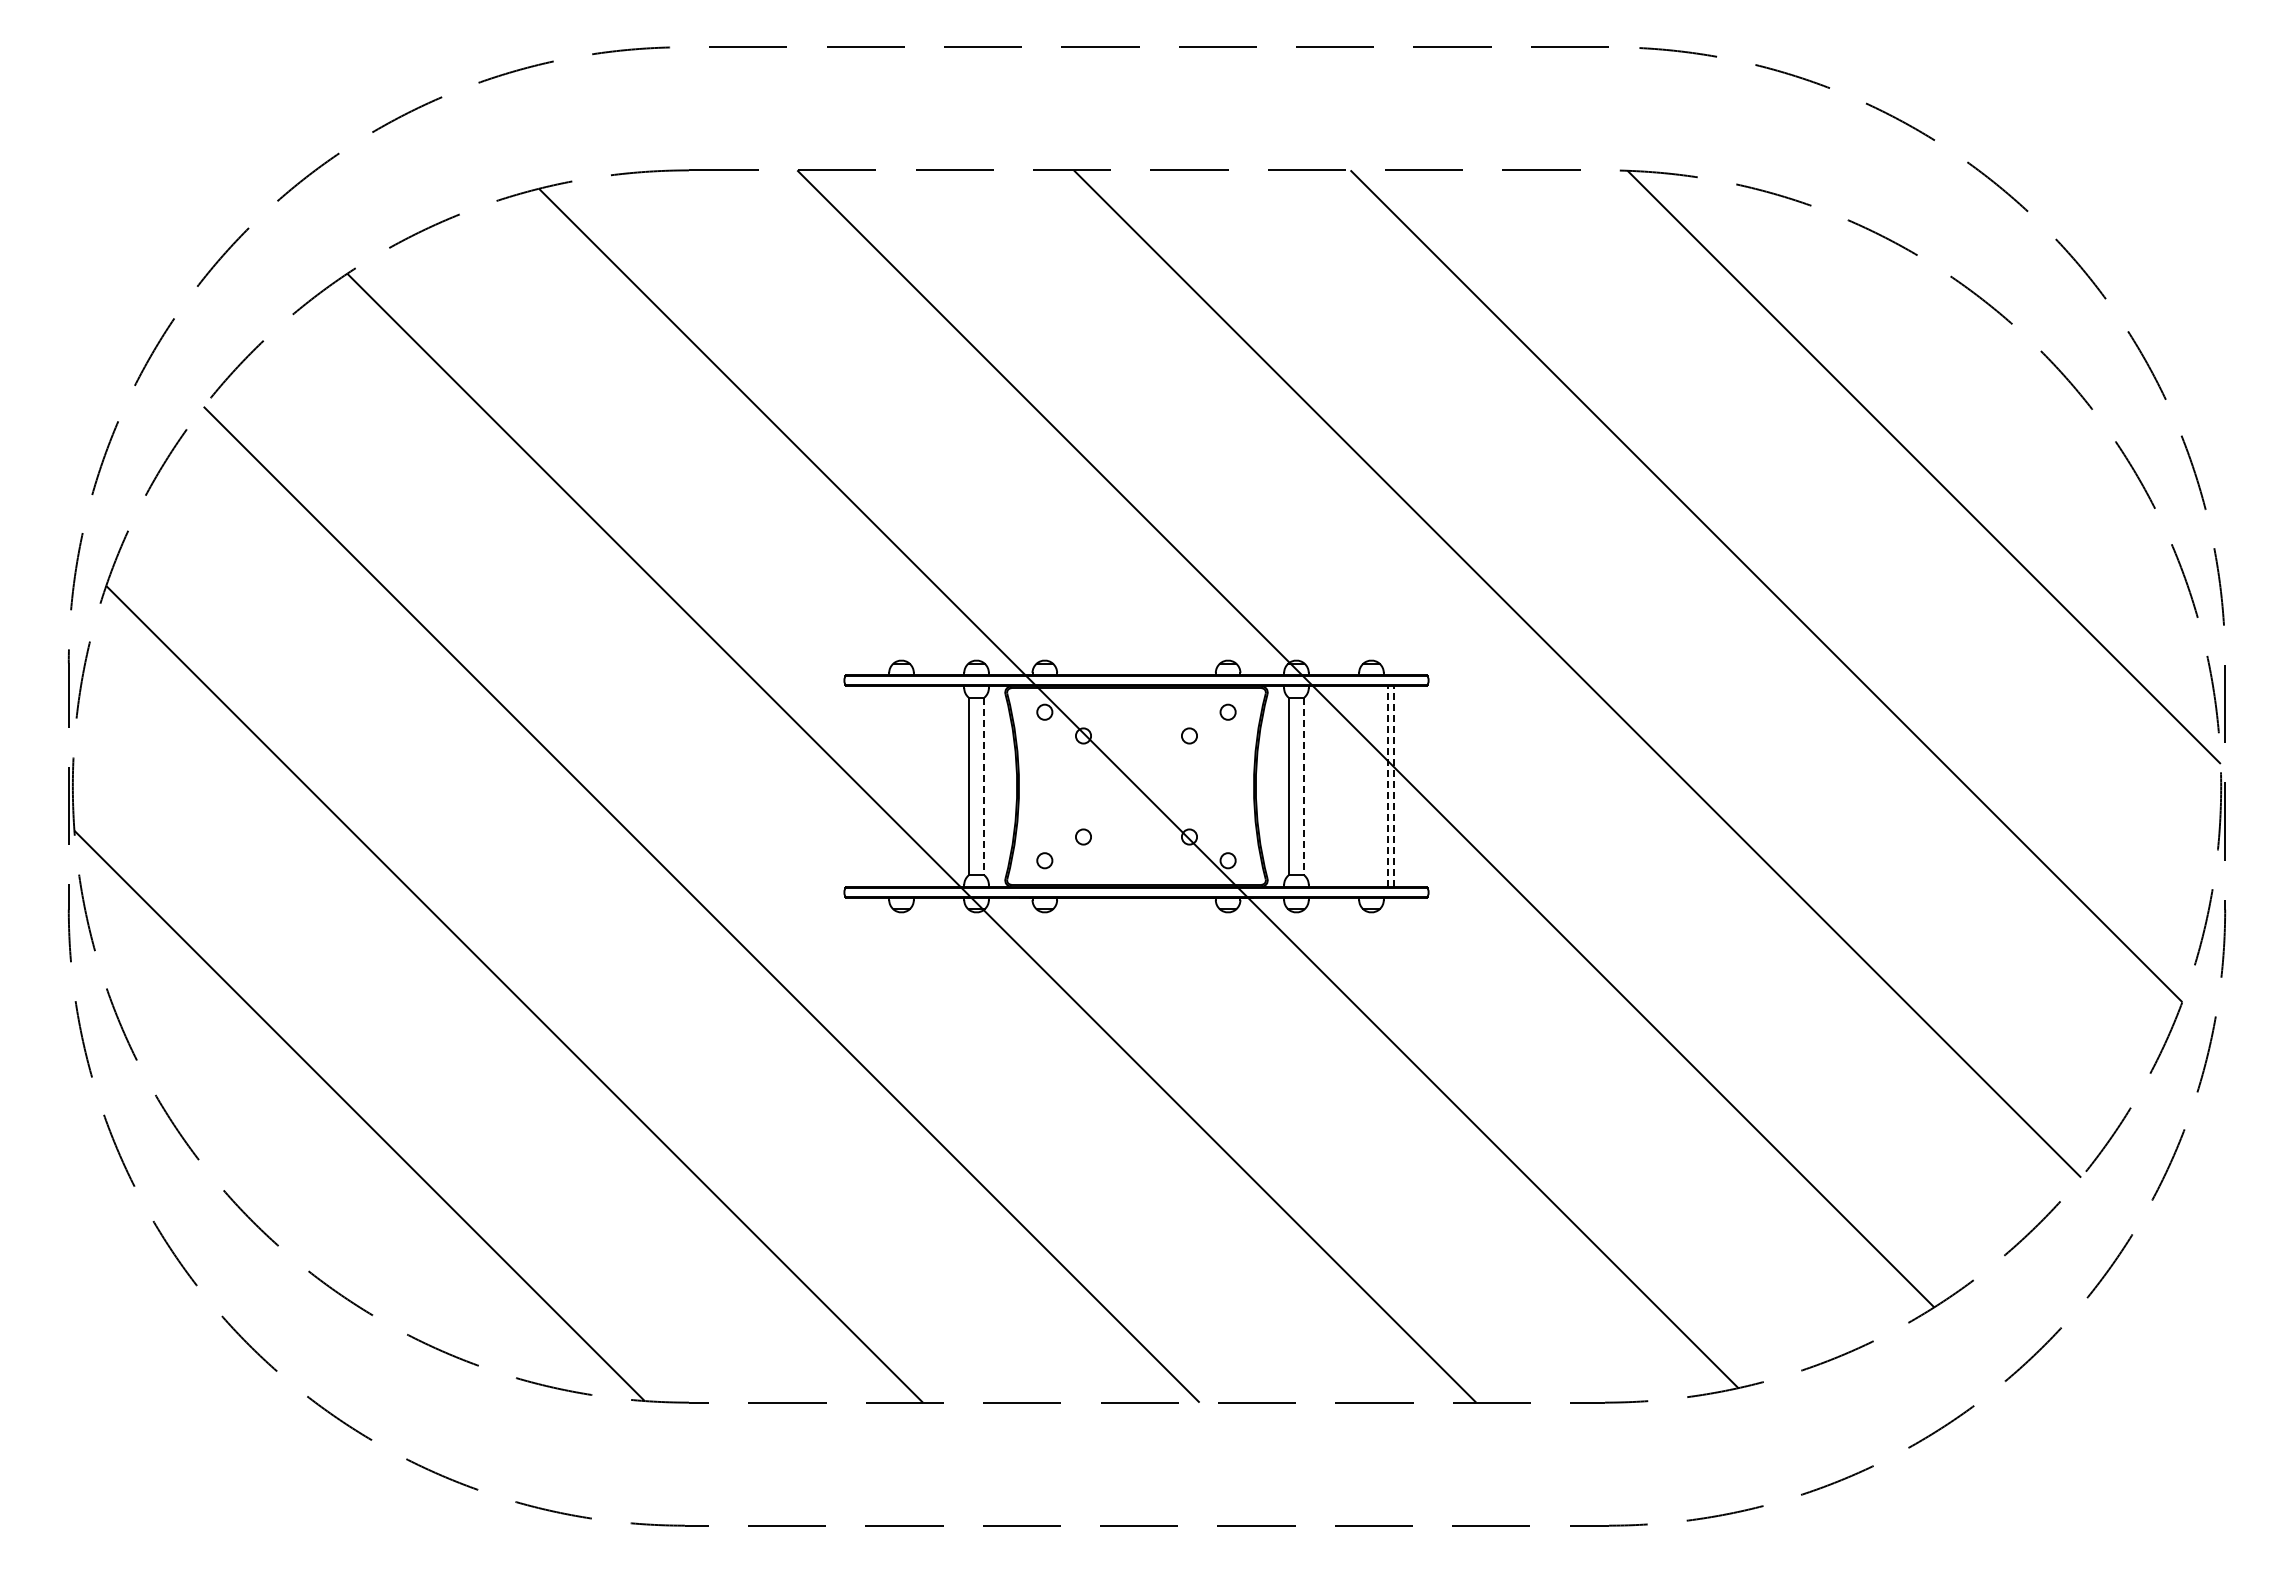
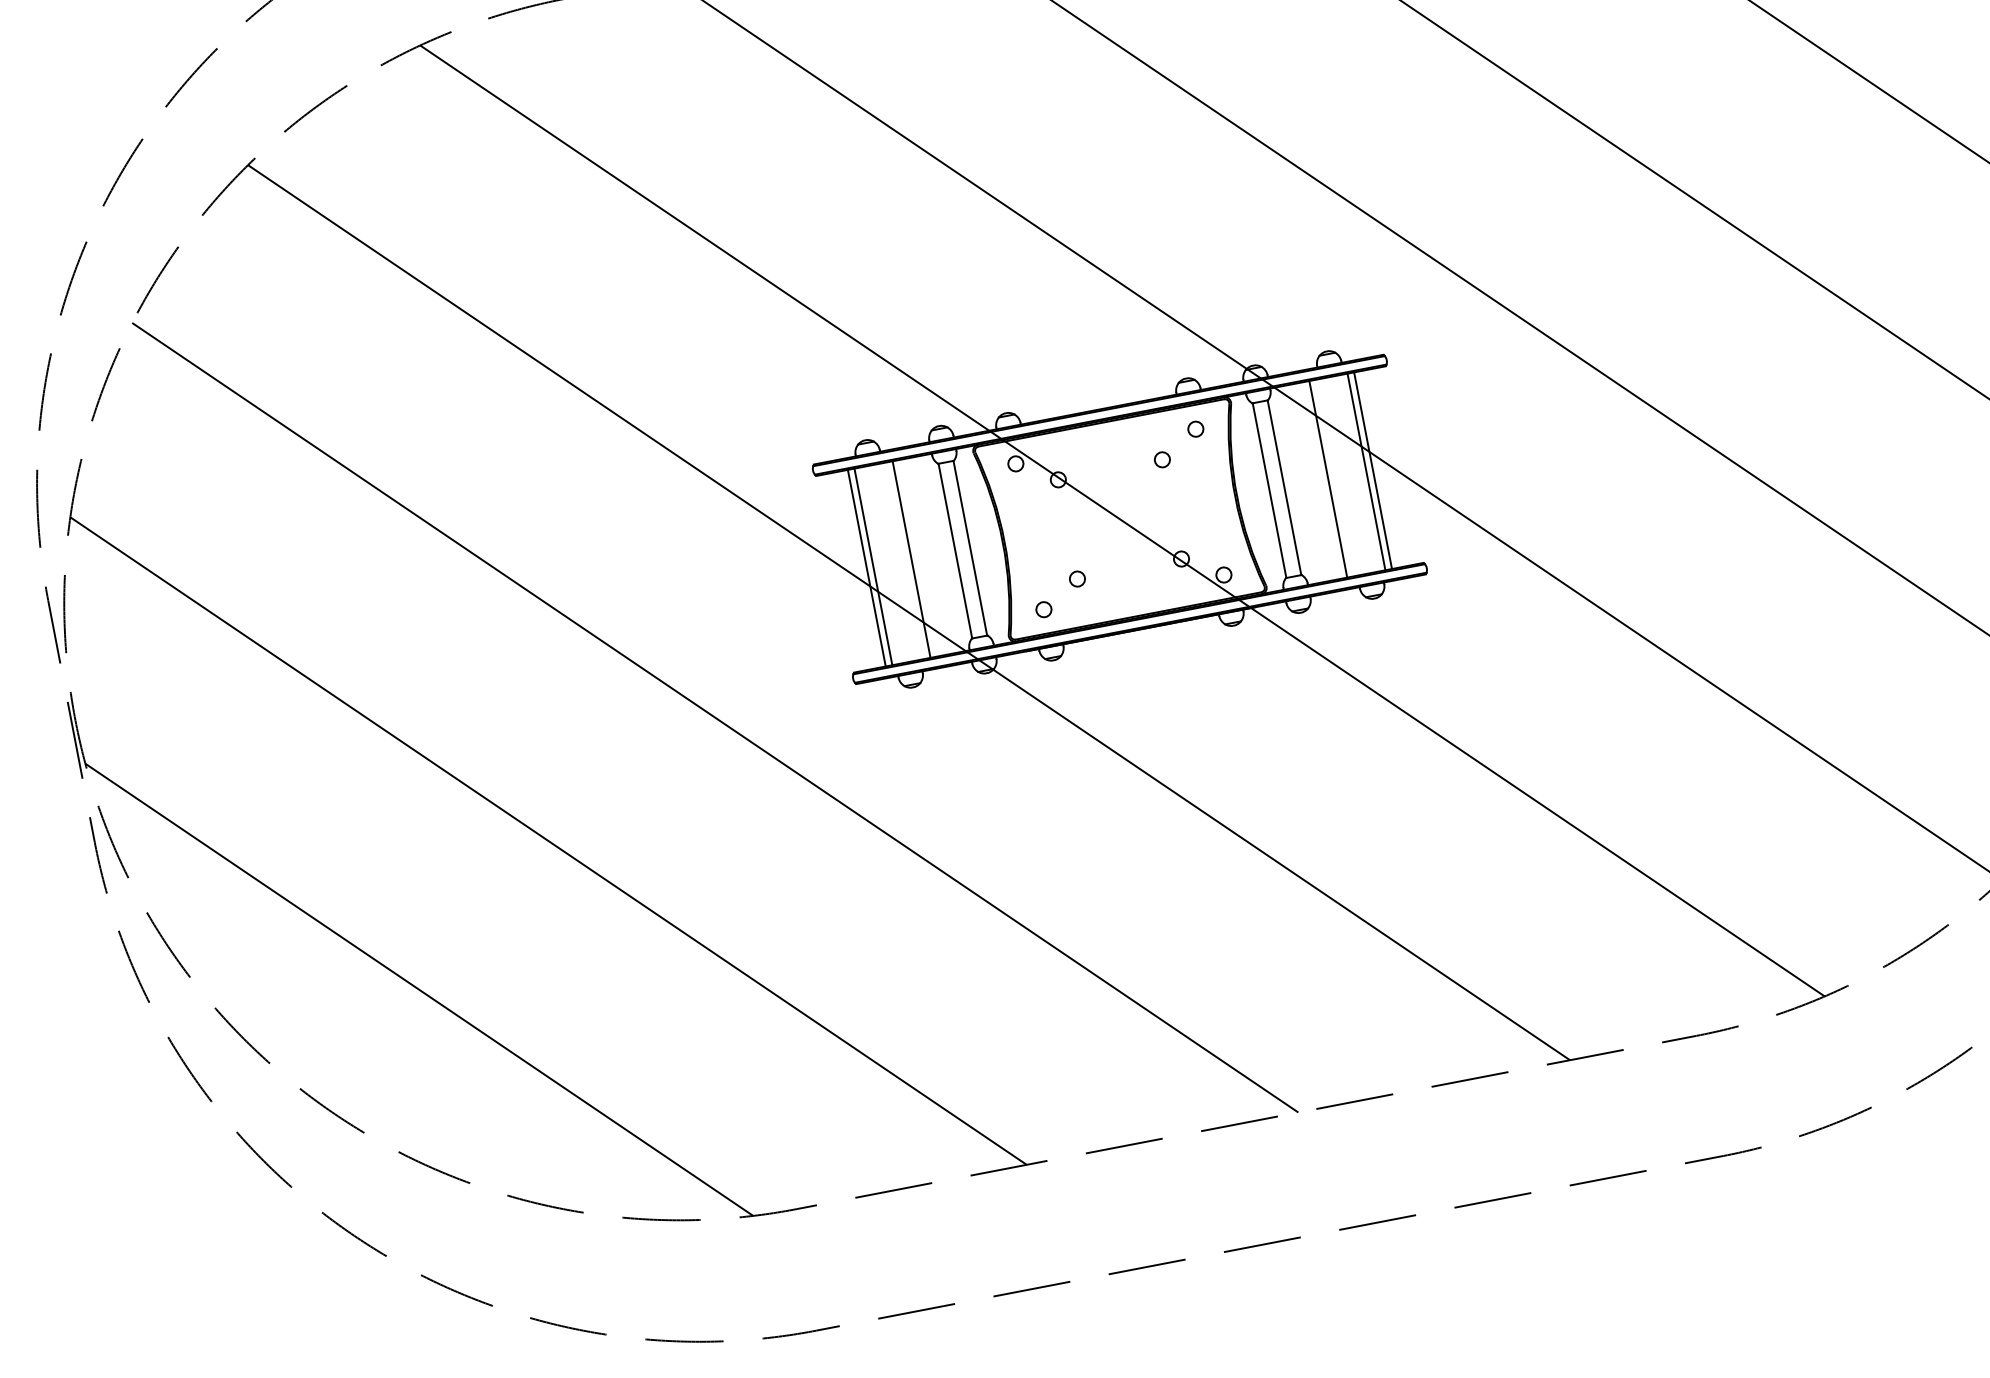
line: (878, 786) -> (866, 568), added
line: (885, 786) -> (873, 566), added
line: (924, 786) -> (911, 559), added
line: (984, 786) -> (970, 548), dashed -> solid
line: (1304, 786) -> (1284, 487), dashed -> solid
line: (1348, 786) -> (1328, 479), added
line: (1387, 786) -> (1366, 471), dashed -> solid
line: (1394, 786) -> (1373, 470), dashed -> solid

